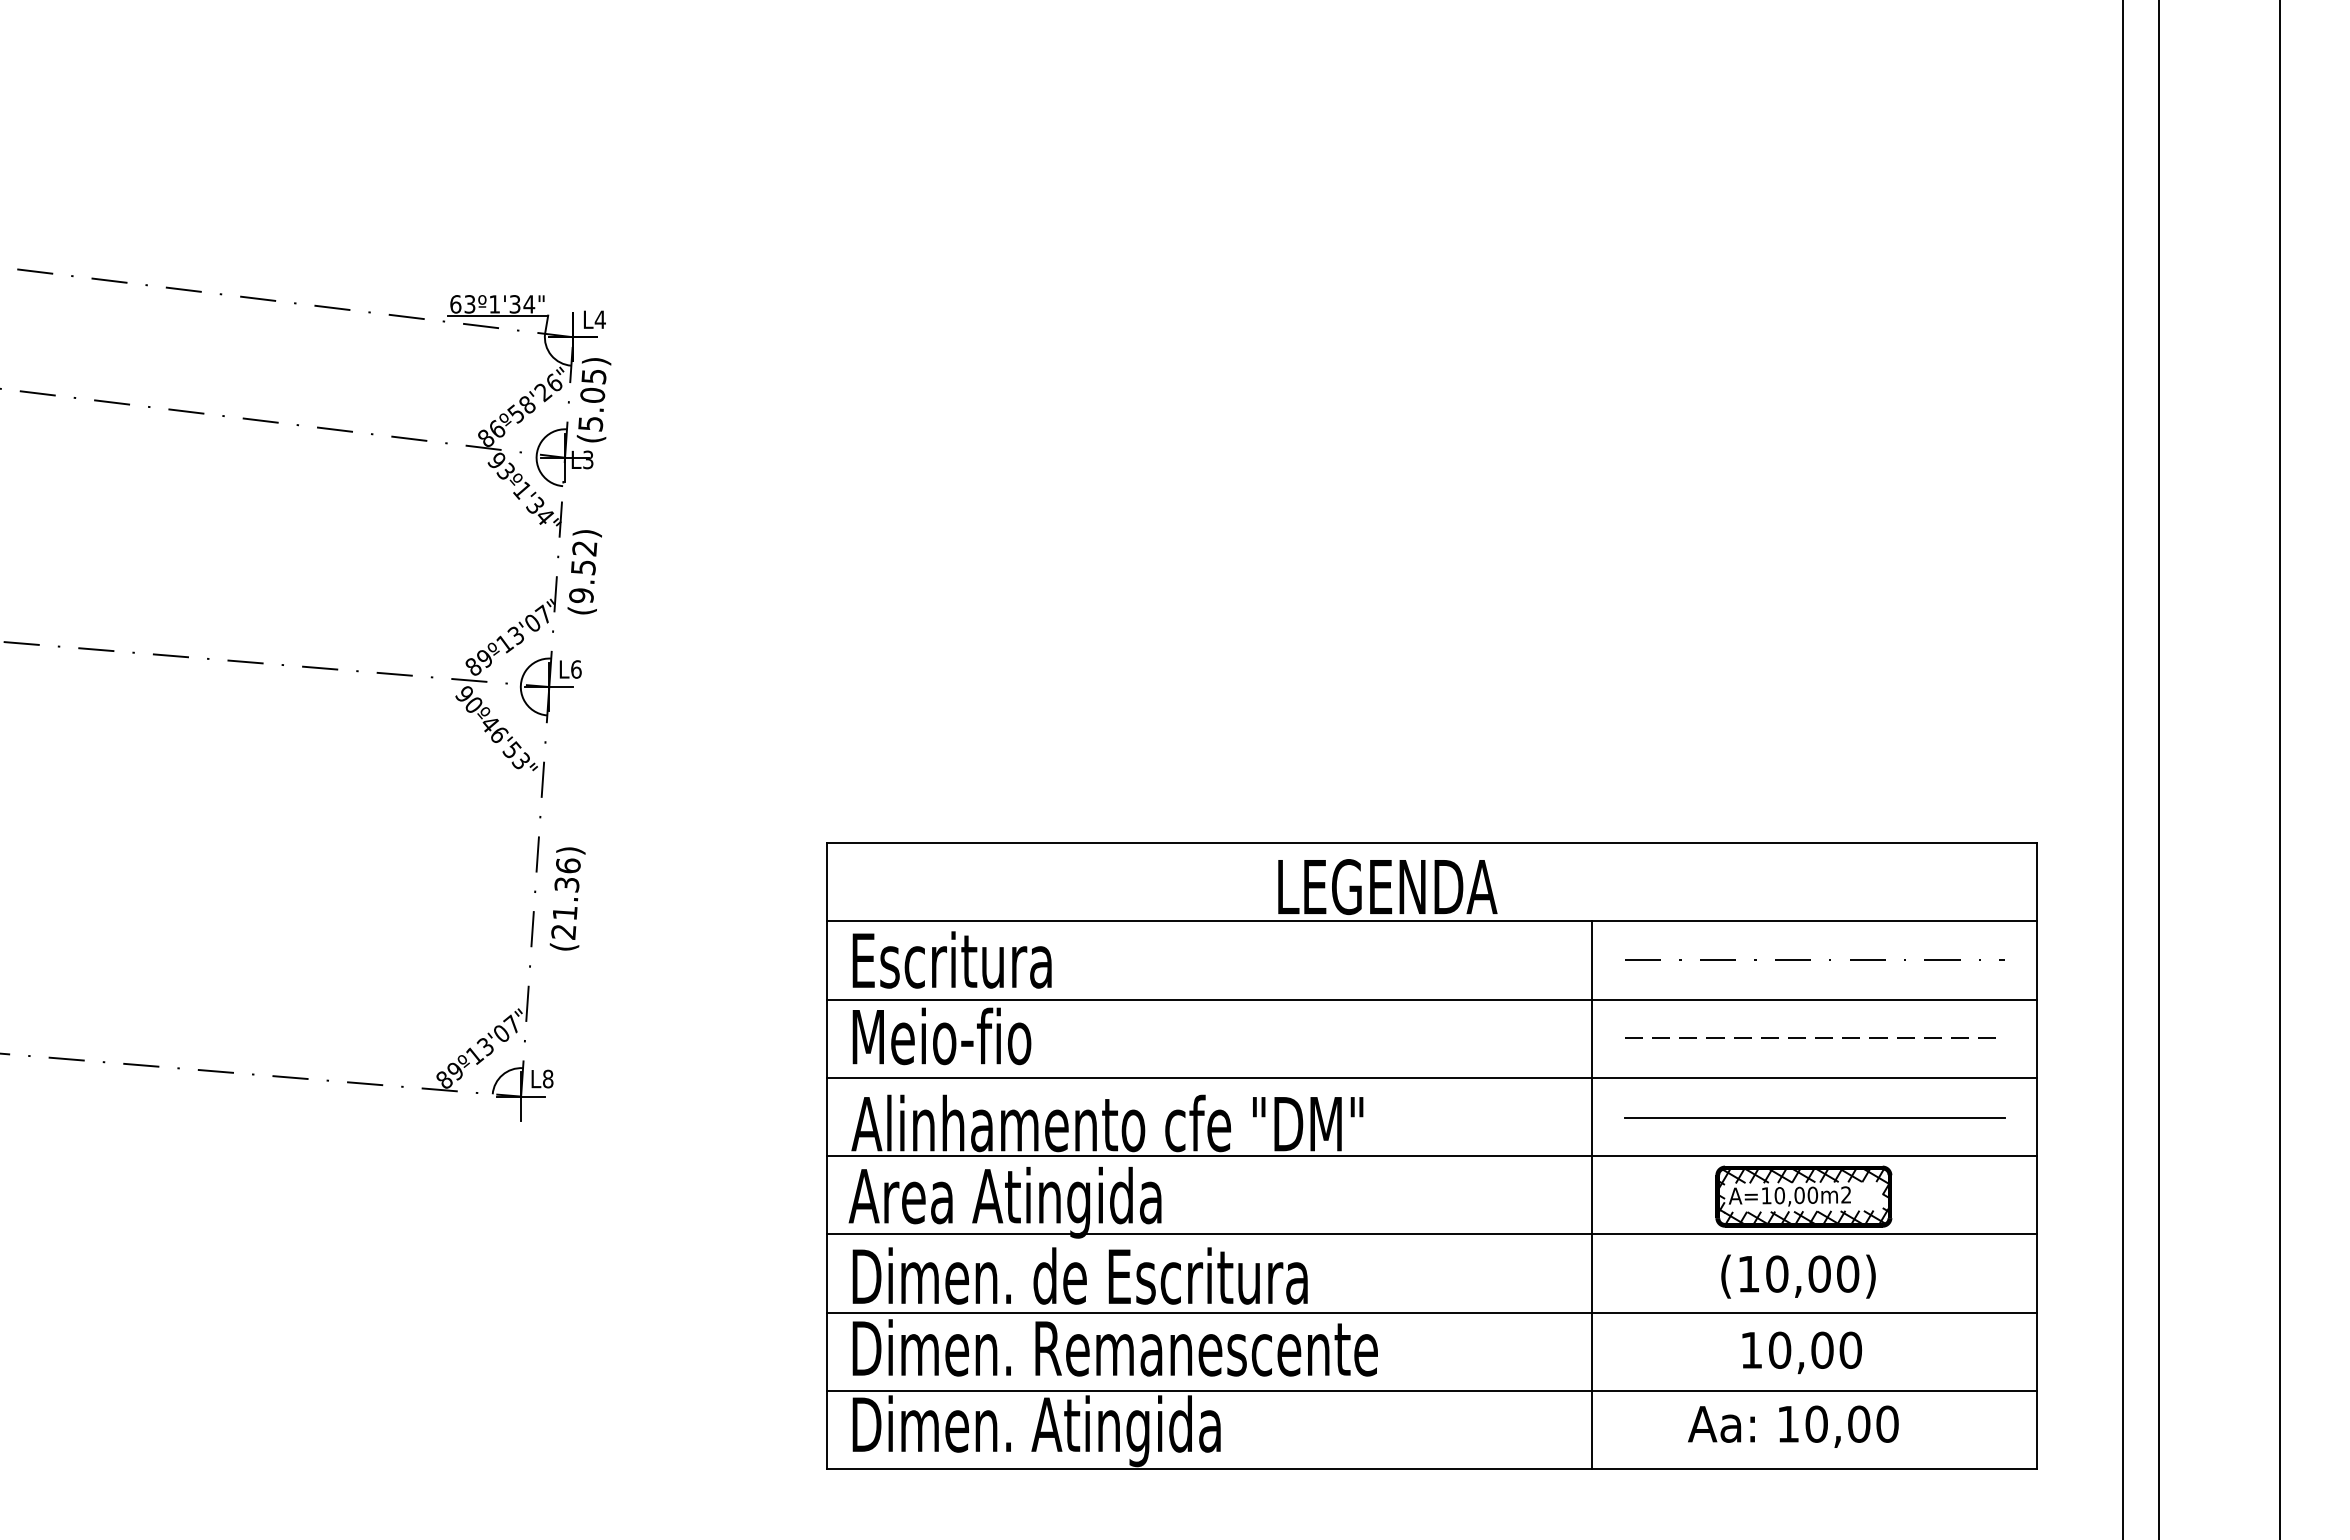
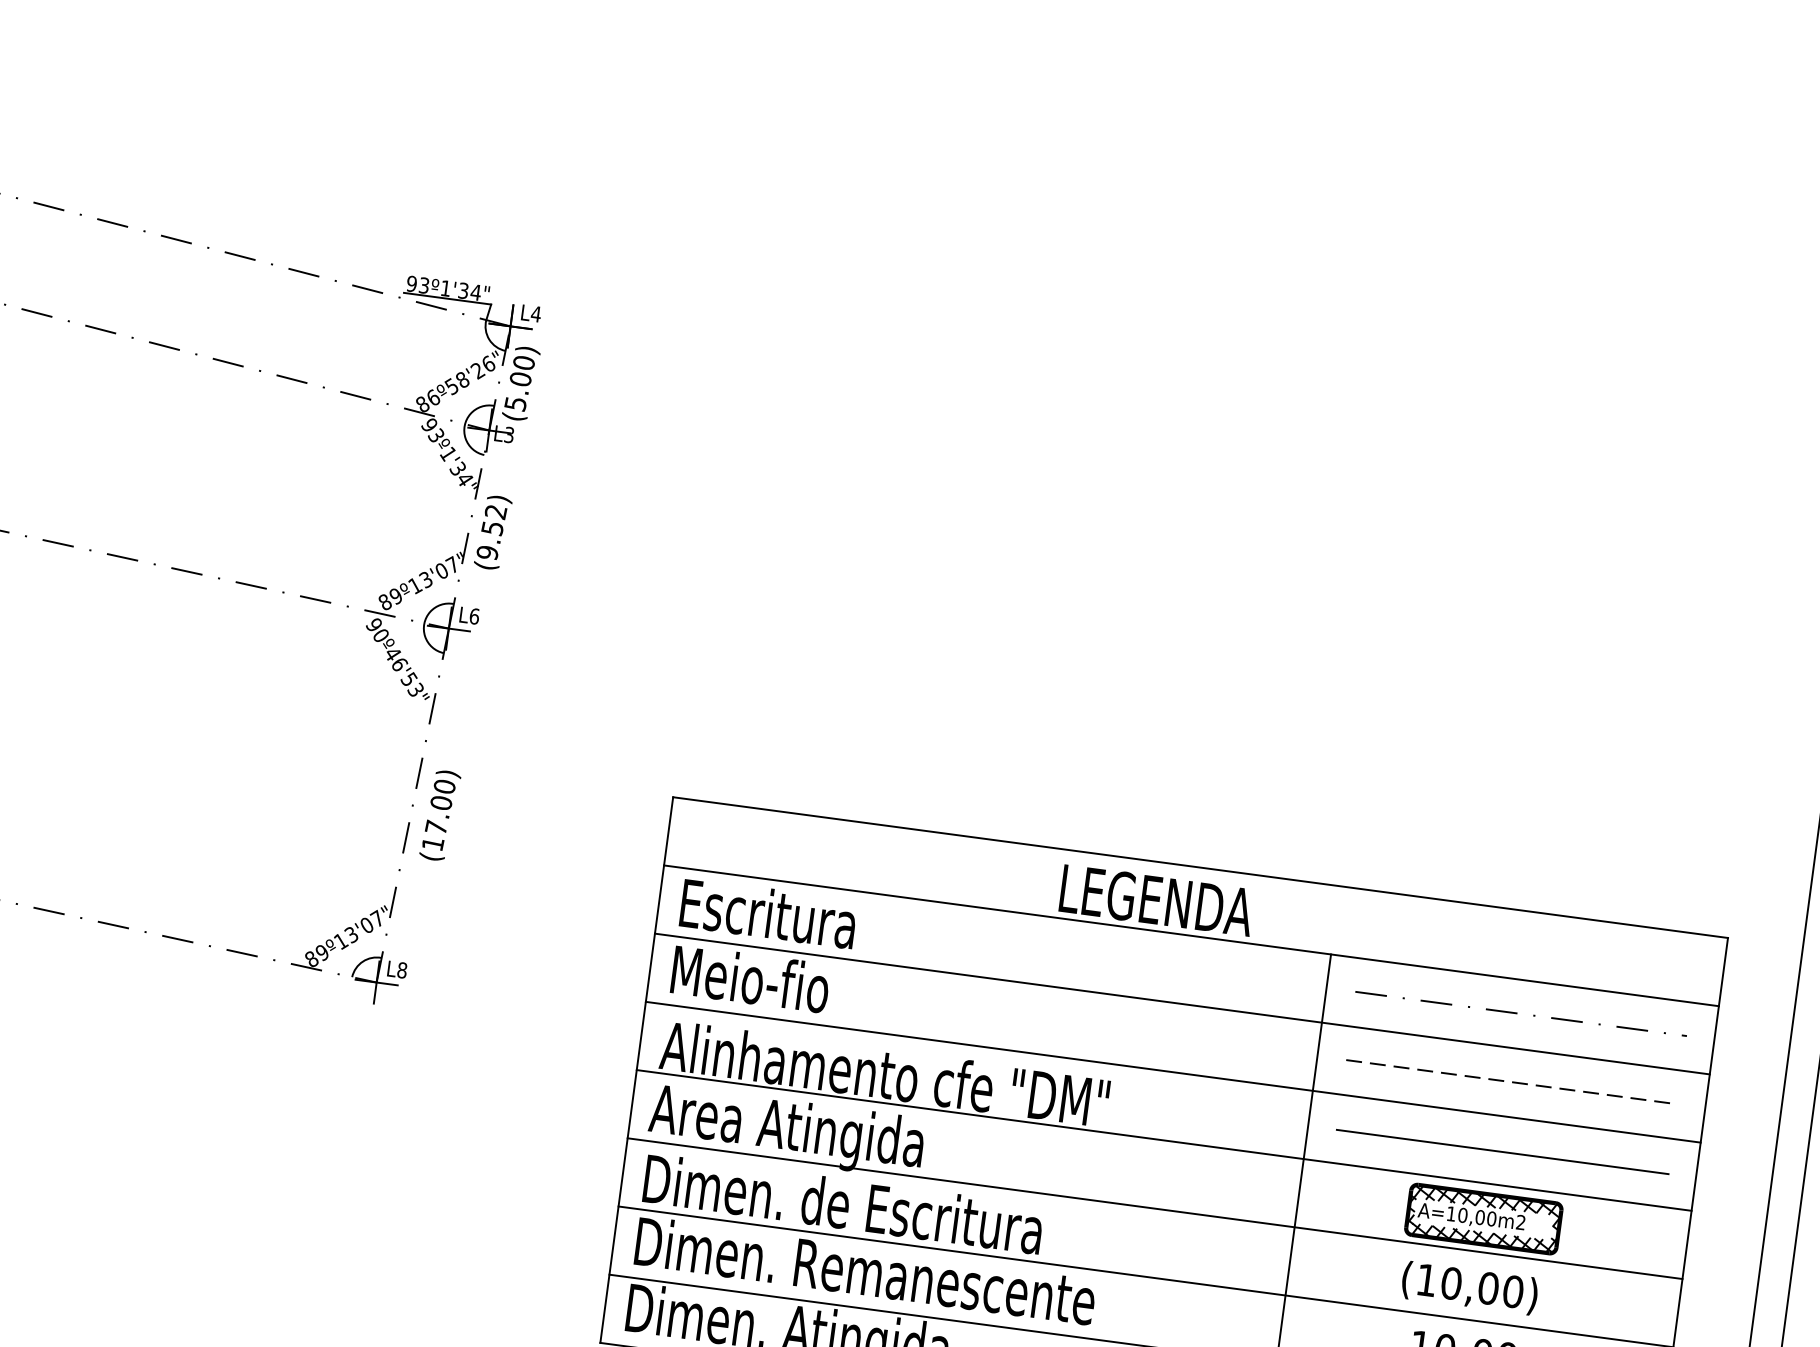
text: (455, 304) -> (411, 284), 63º1'34" -> 93º1'34"
text: (593, 376) -> (523, 362), (5.05) -> (5.00)
text: (565, 898) -> (438, 814), (21.36) -> (17.00)

